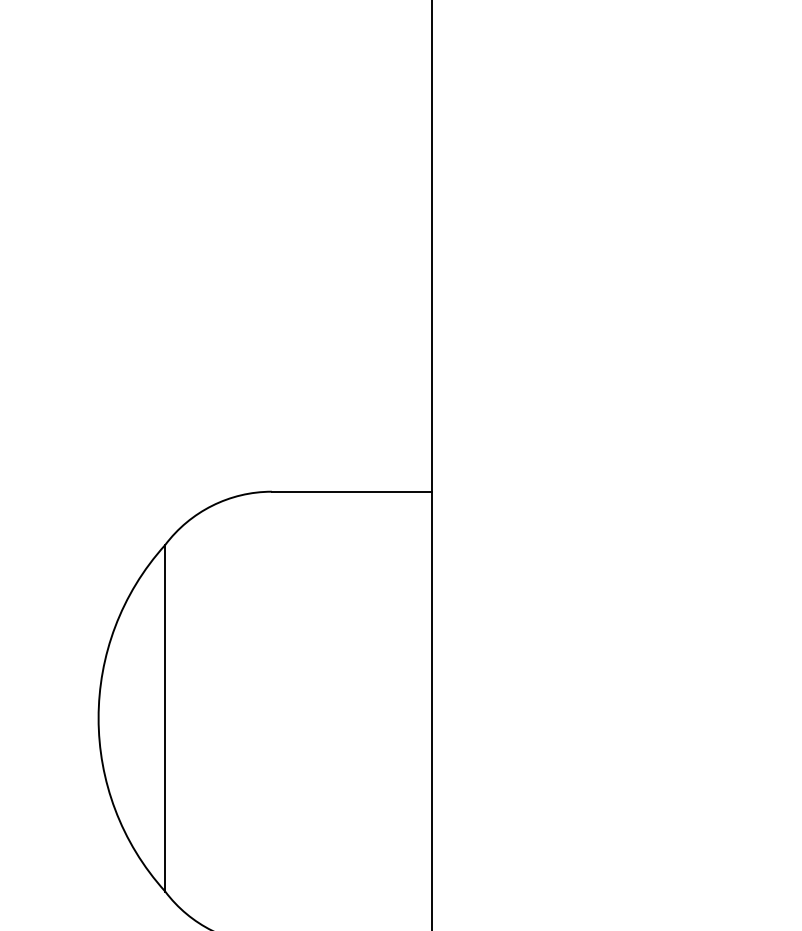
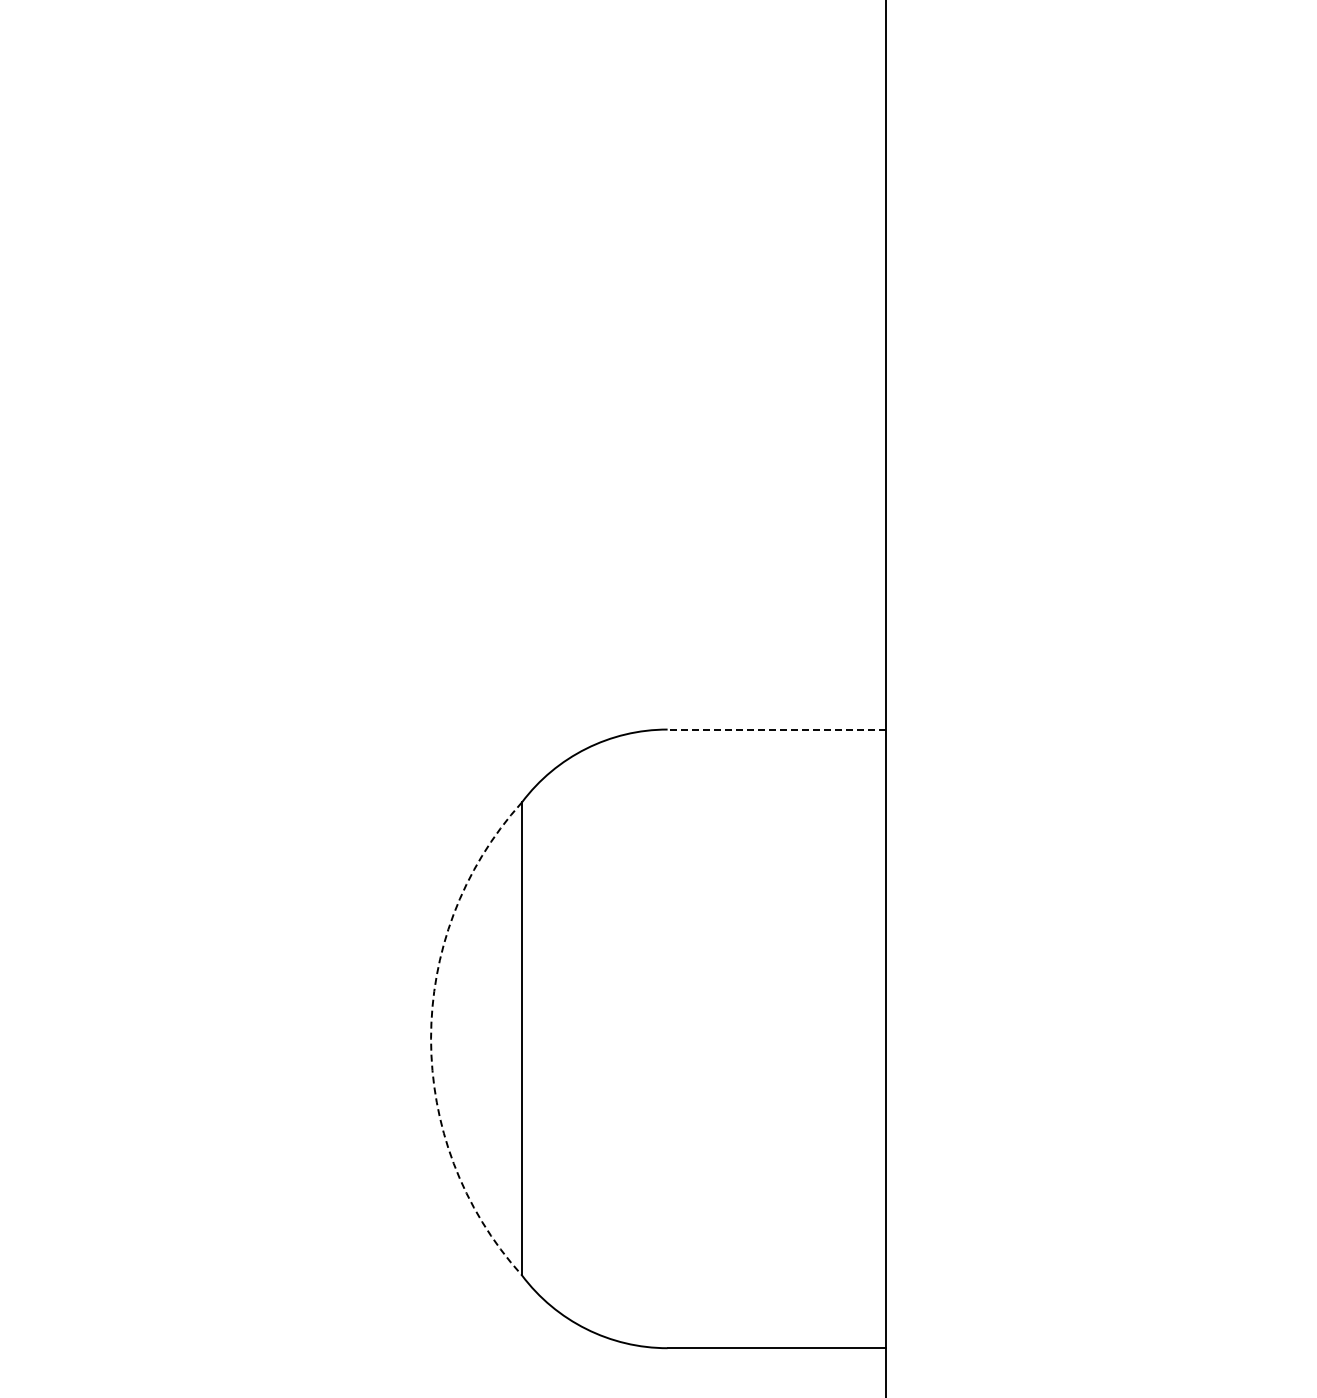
line: (351, 491) -> (776, 729), solid -> dashed
arc: (98, 717) -> (431, 1038), solid -> dashed

